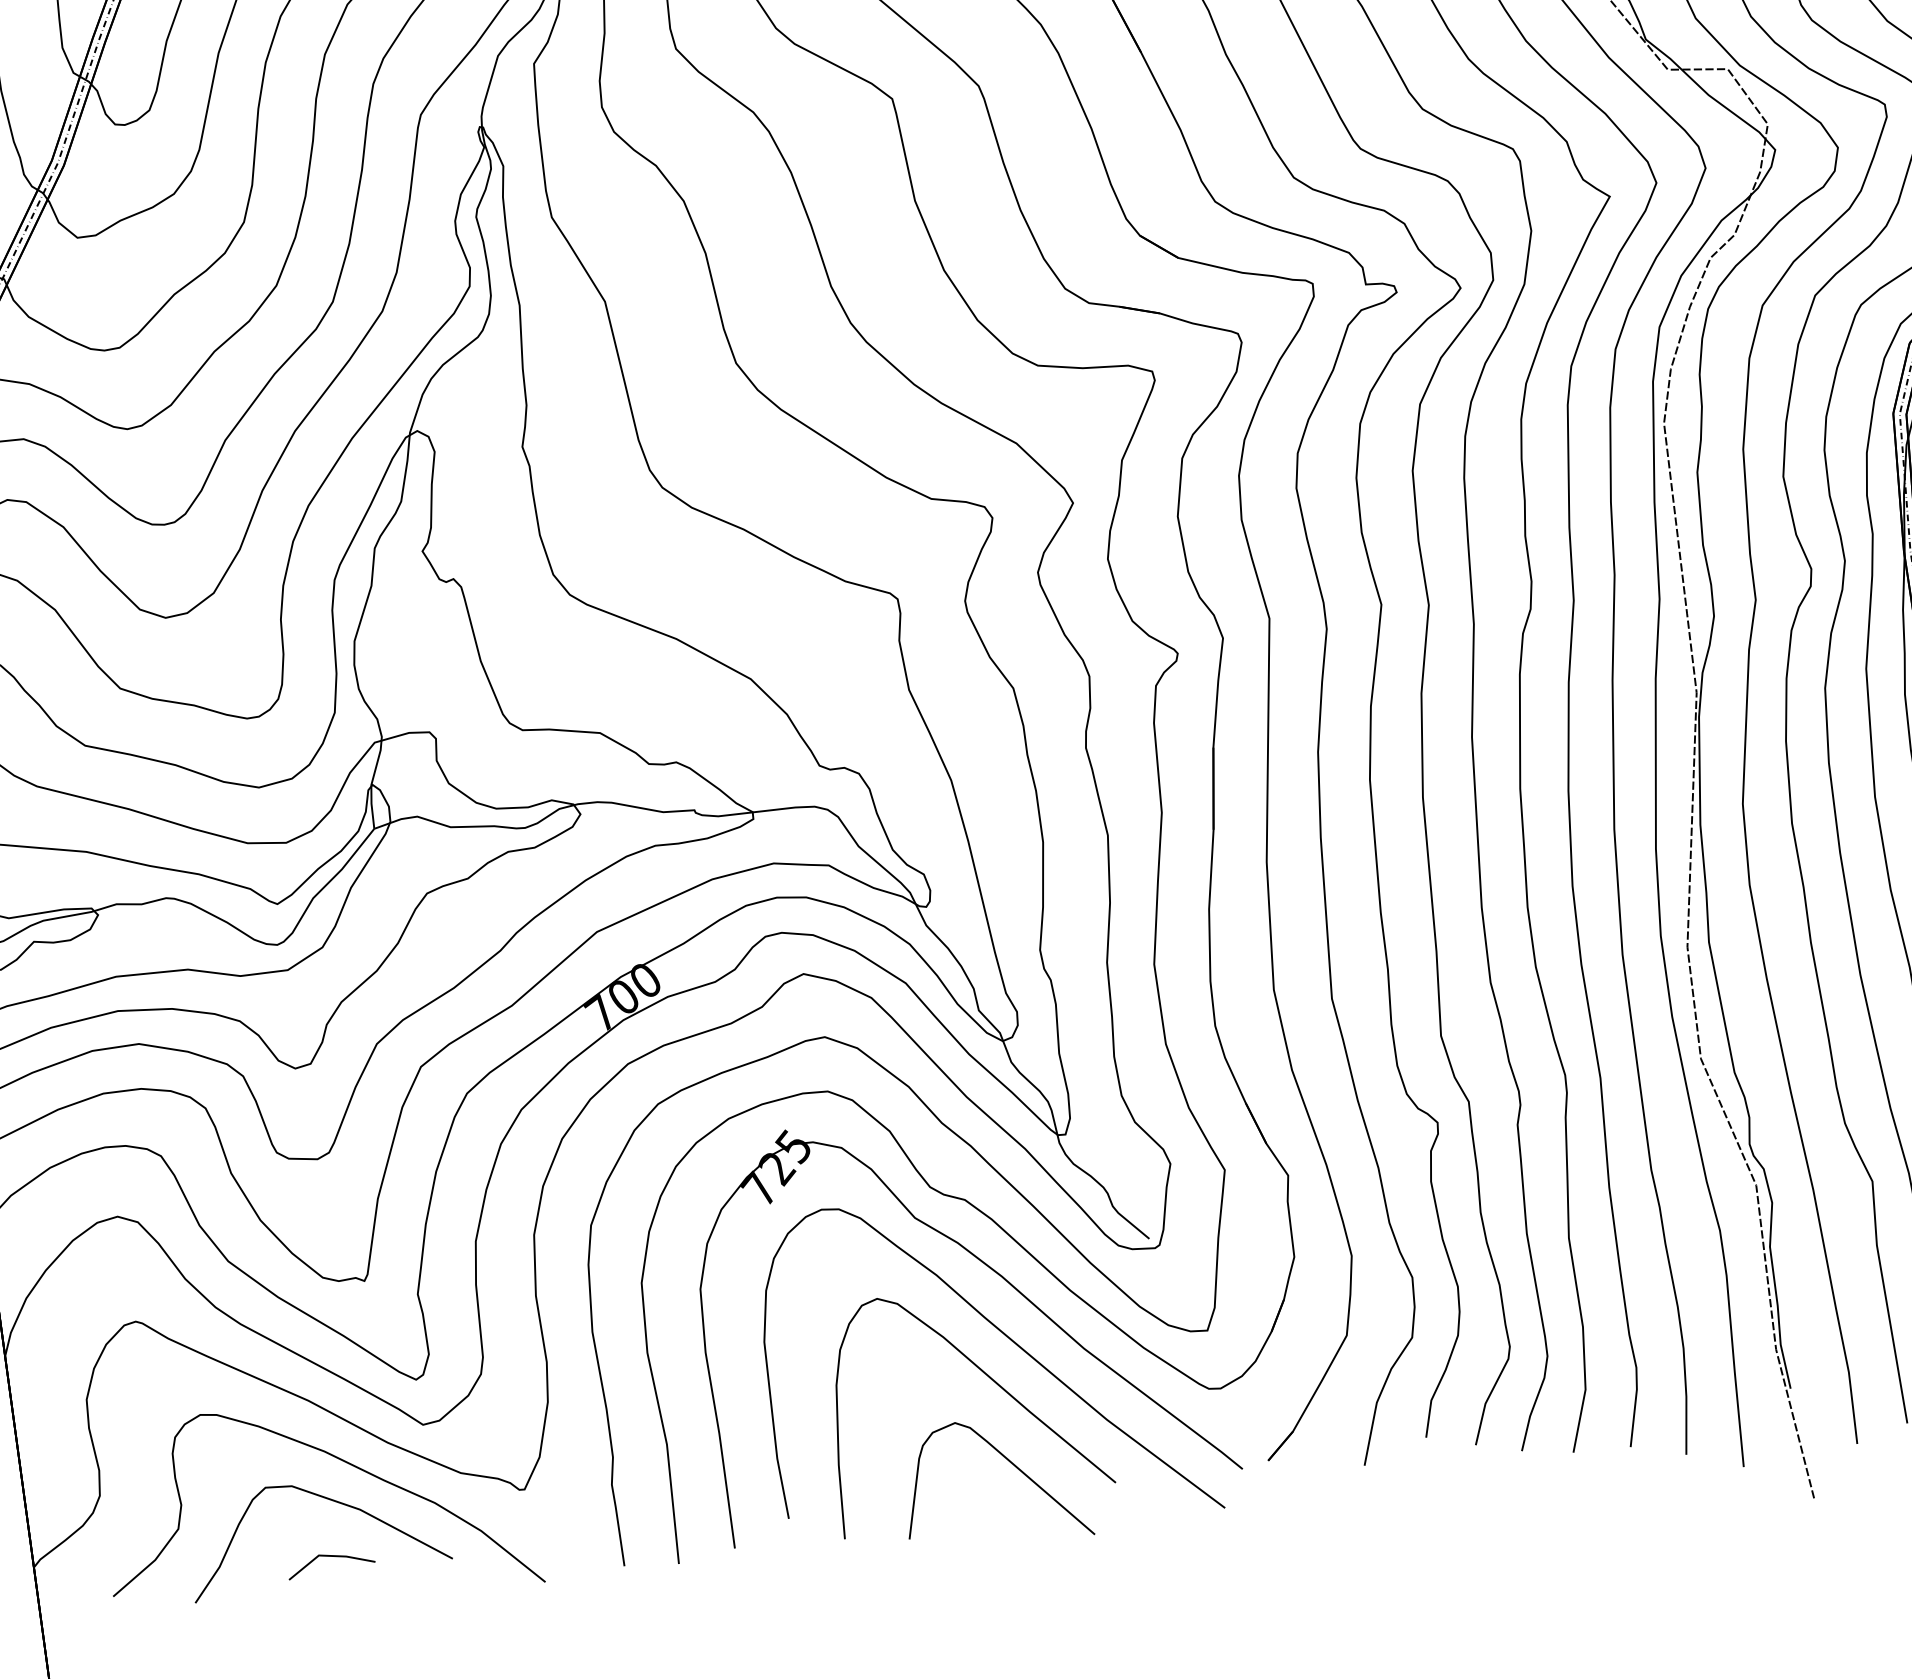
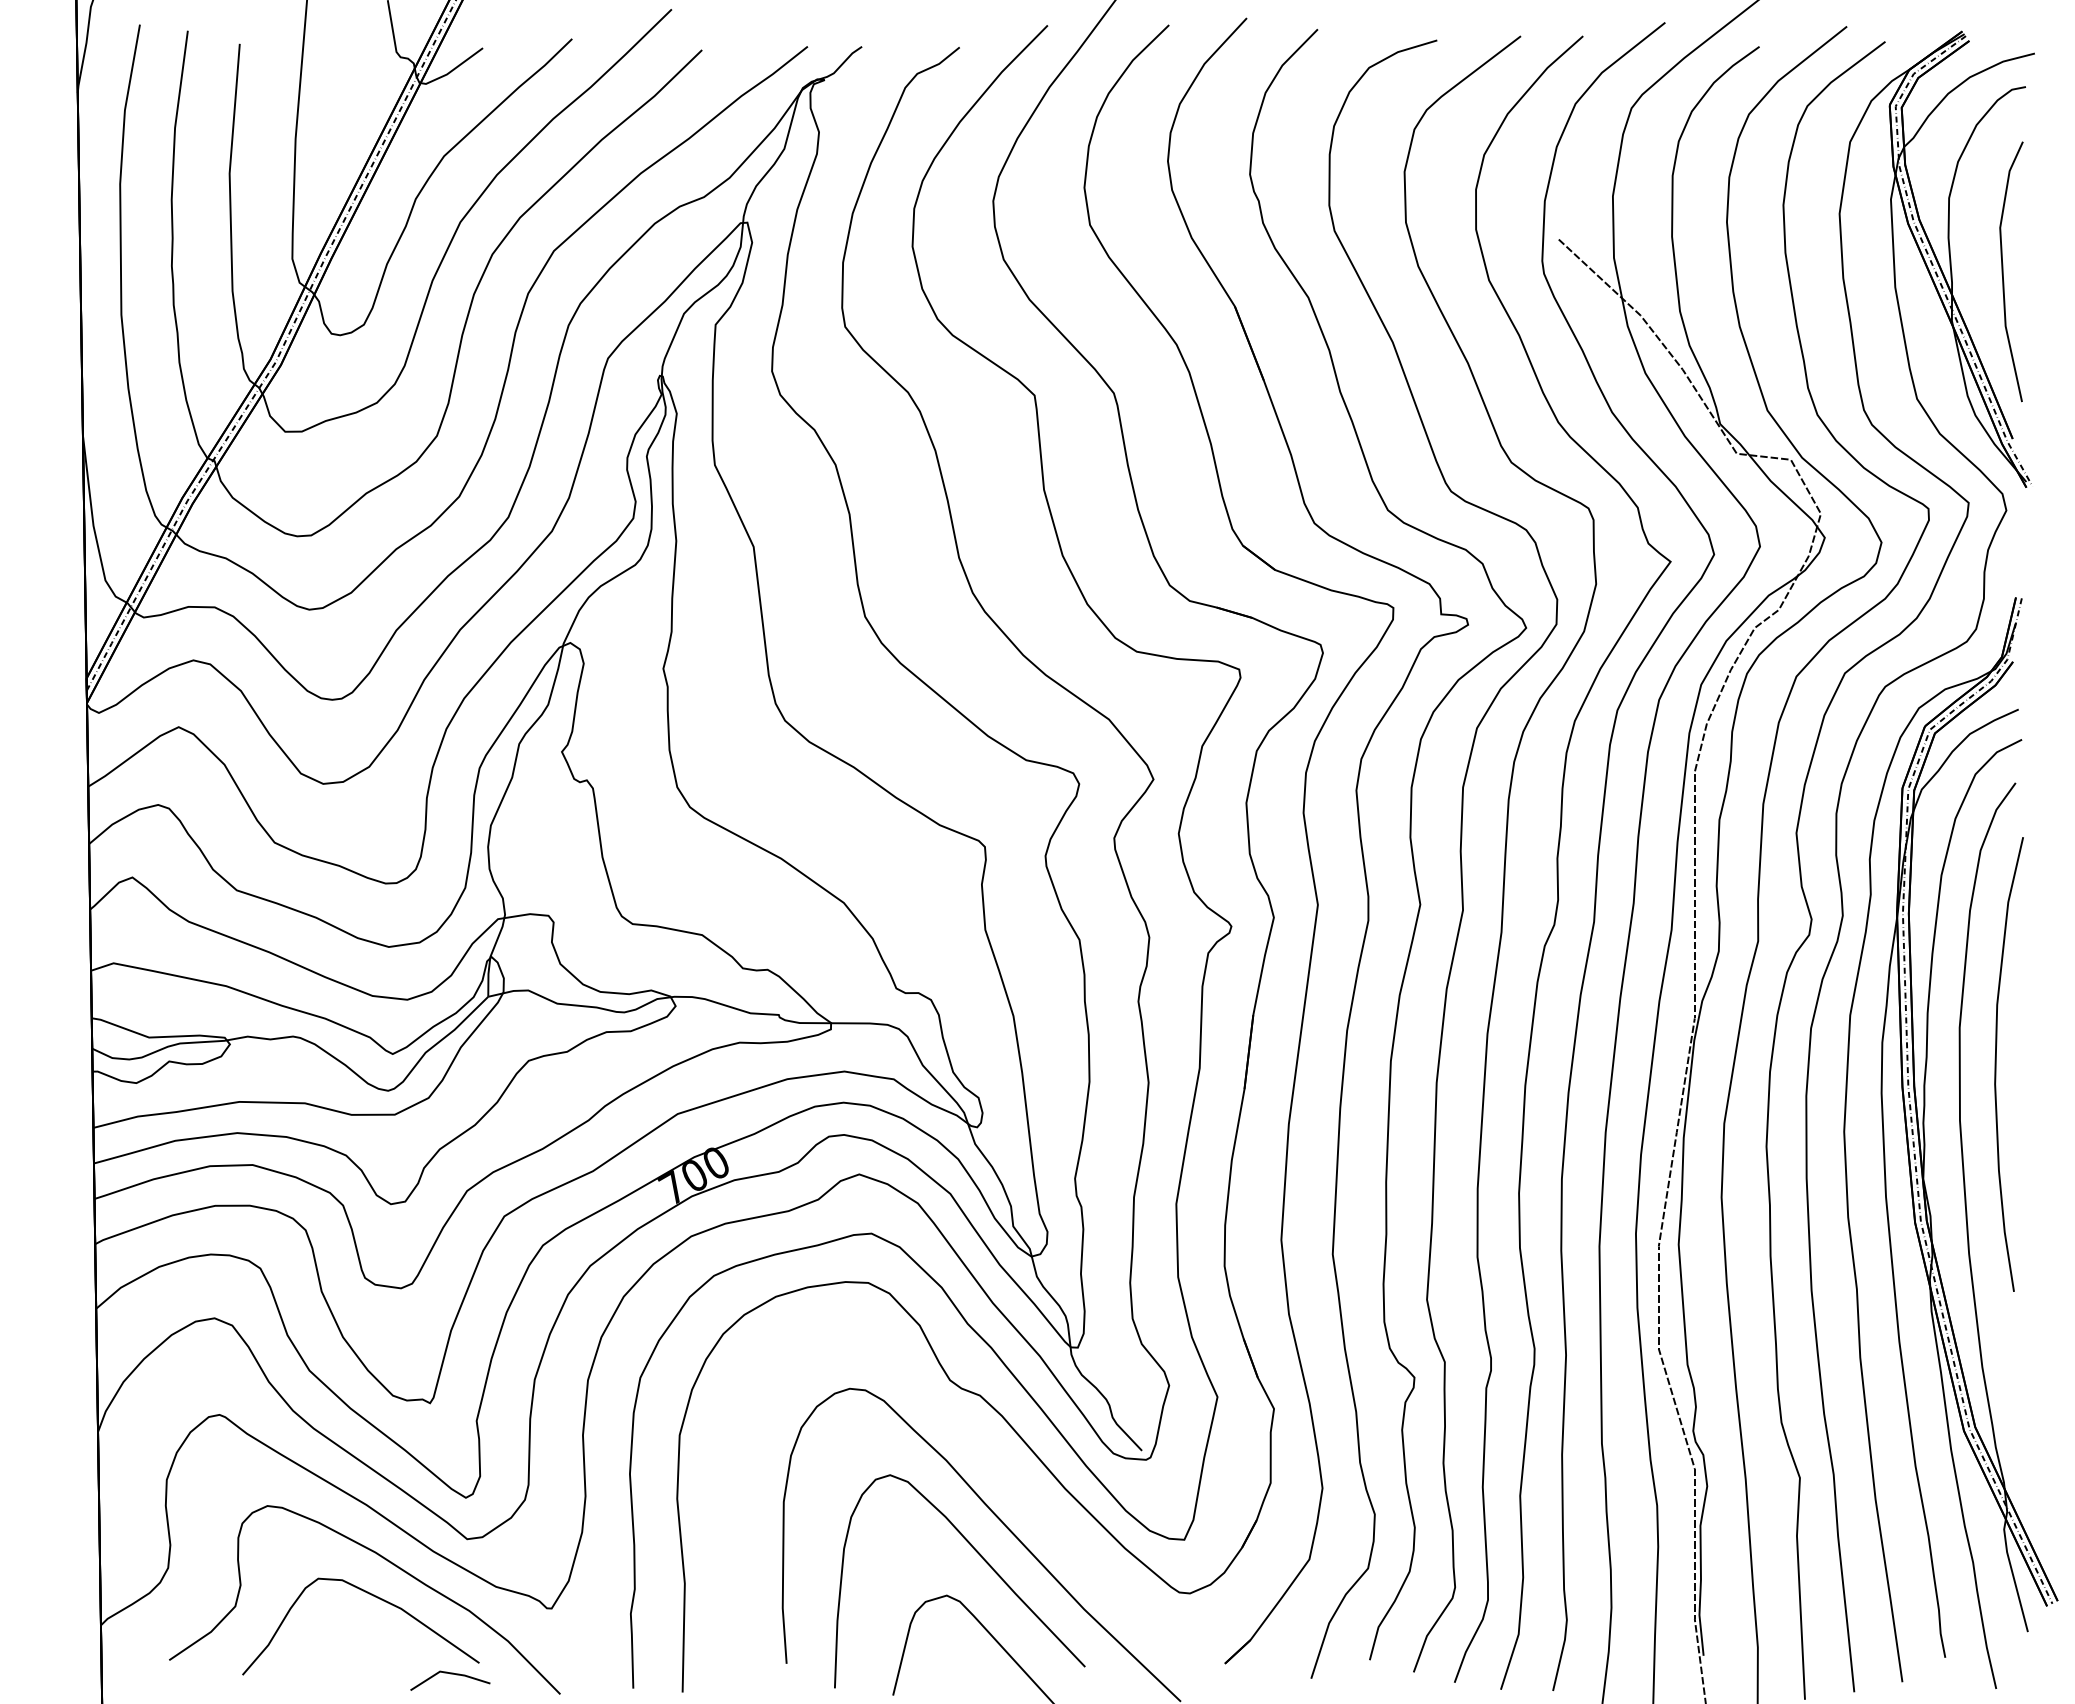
part: (994, 1271) -> (998, 1463), removed
line: (330, 1557) -> (450, 1674), moved

